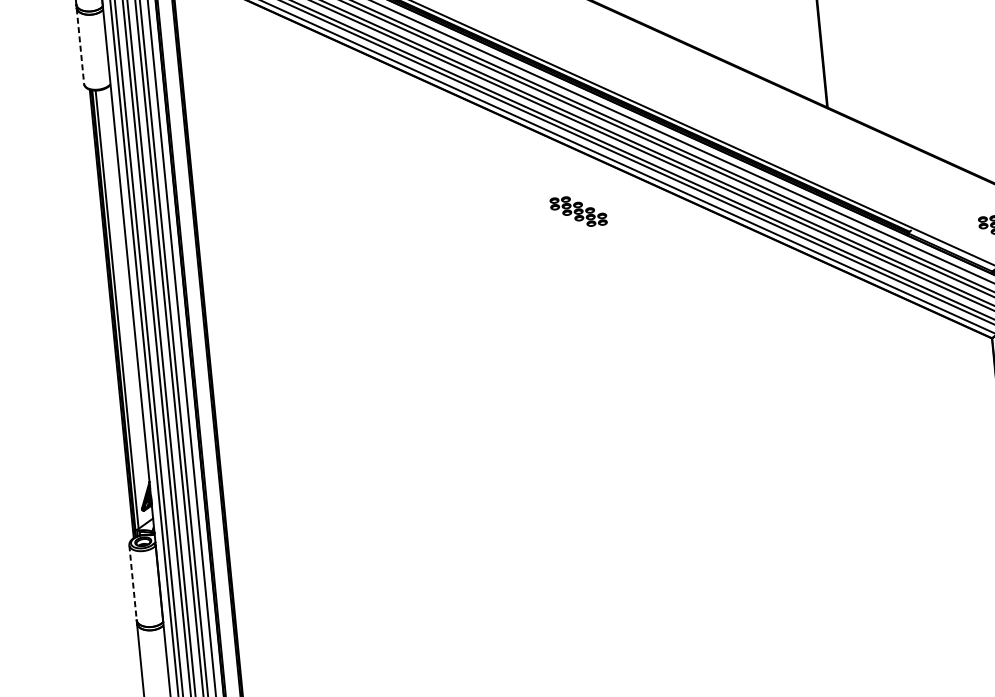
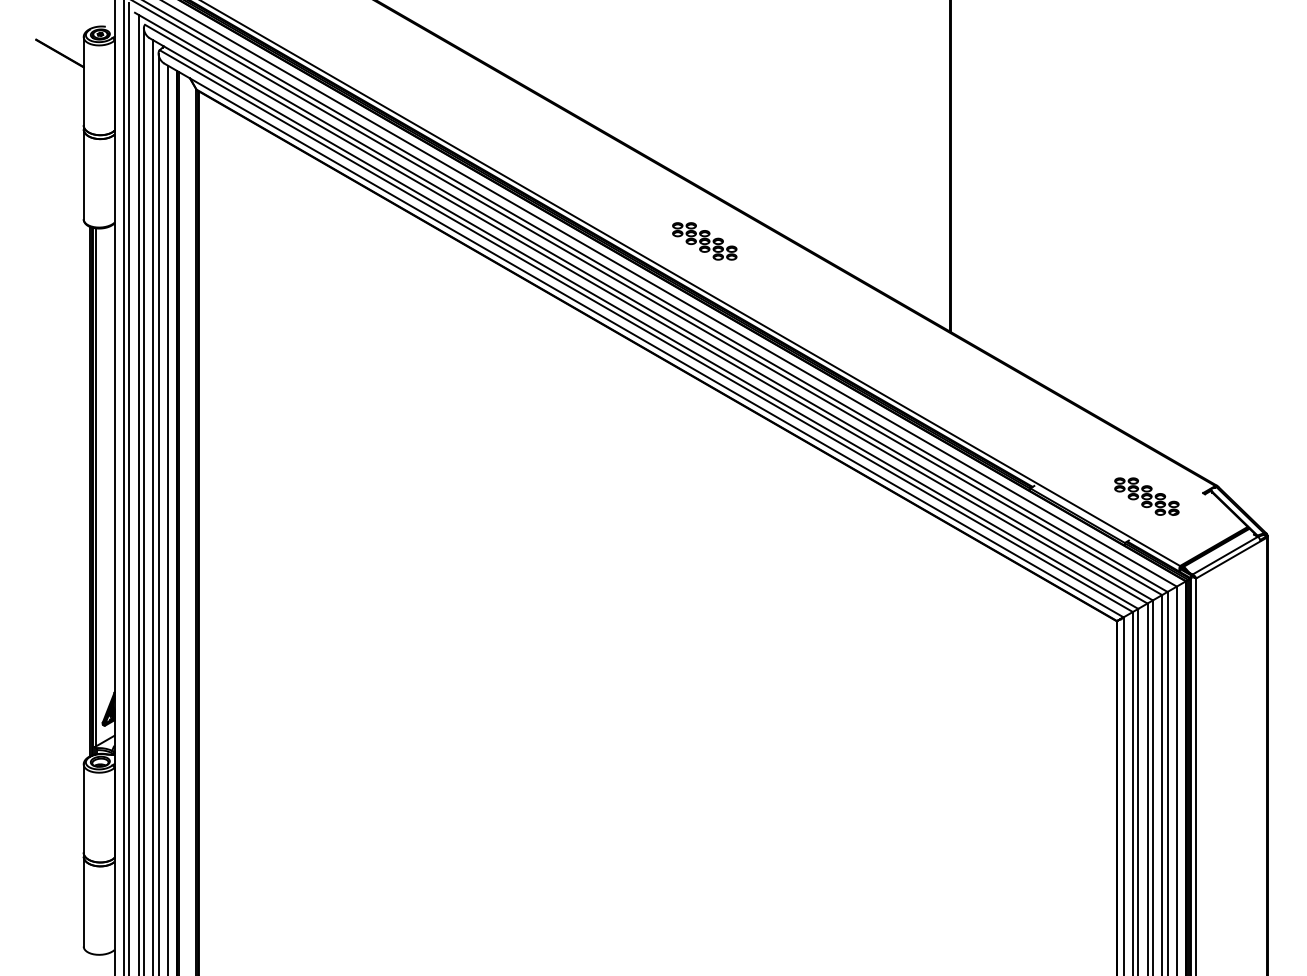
line: (80, 46) -> (83, 174), dashed -> solid
part: (578, 211) -> (704, 241), moved
line: (132, 583) -> (83, 809), dashed -> solid

